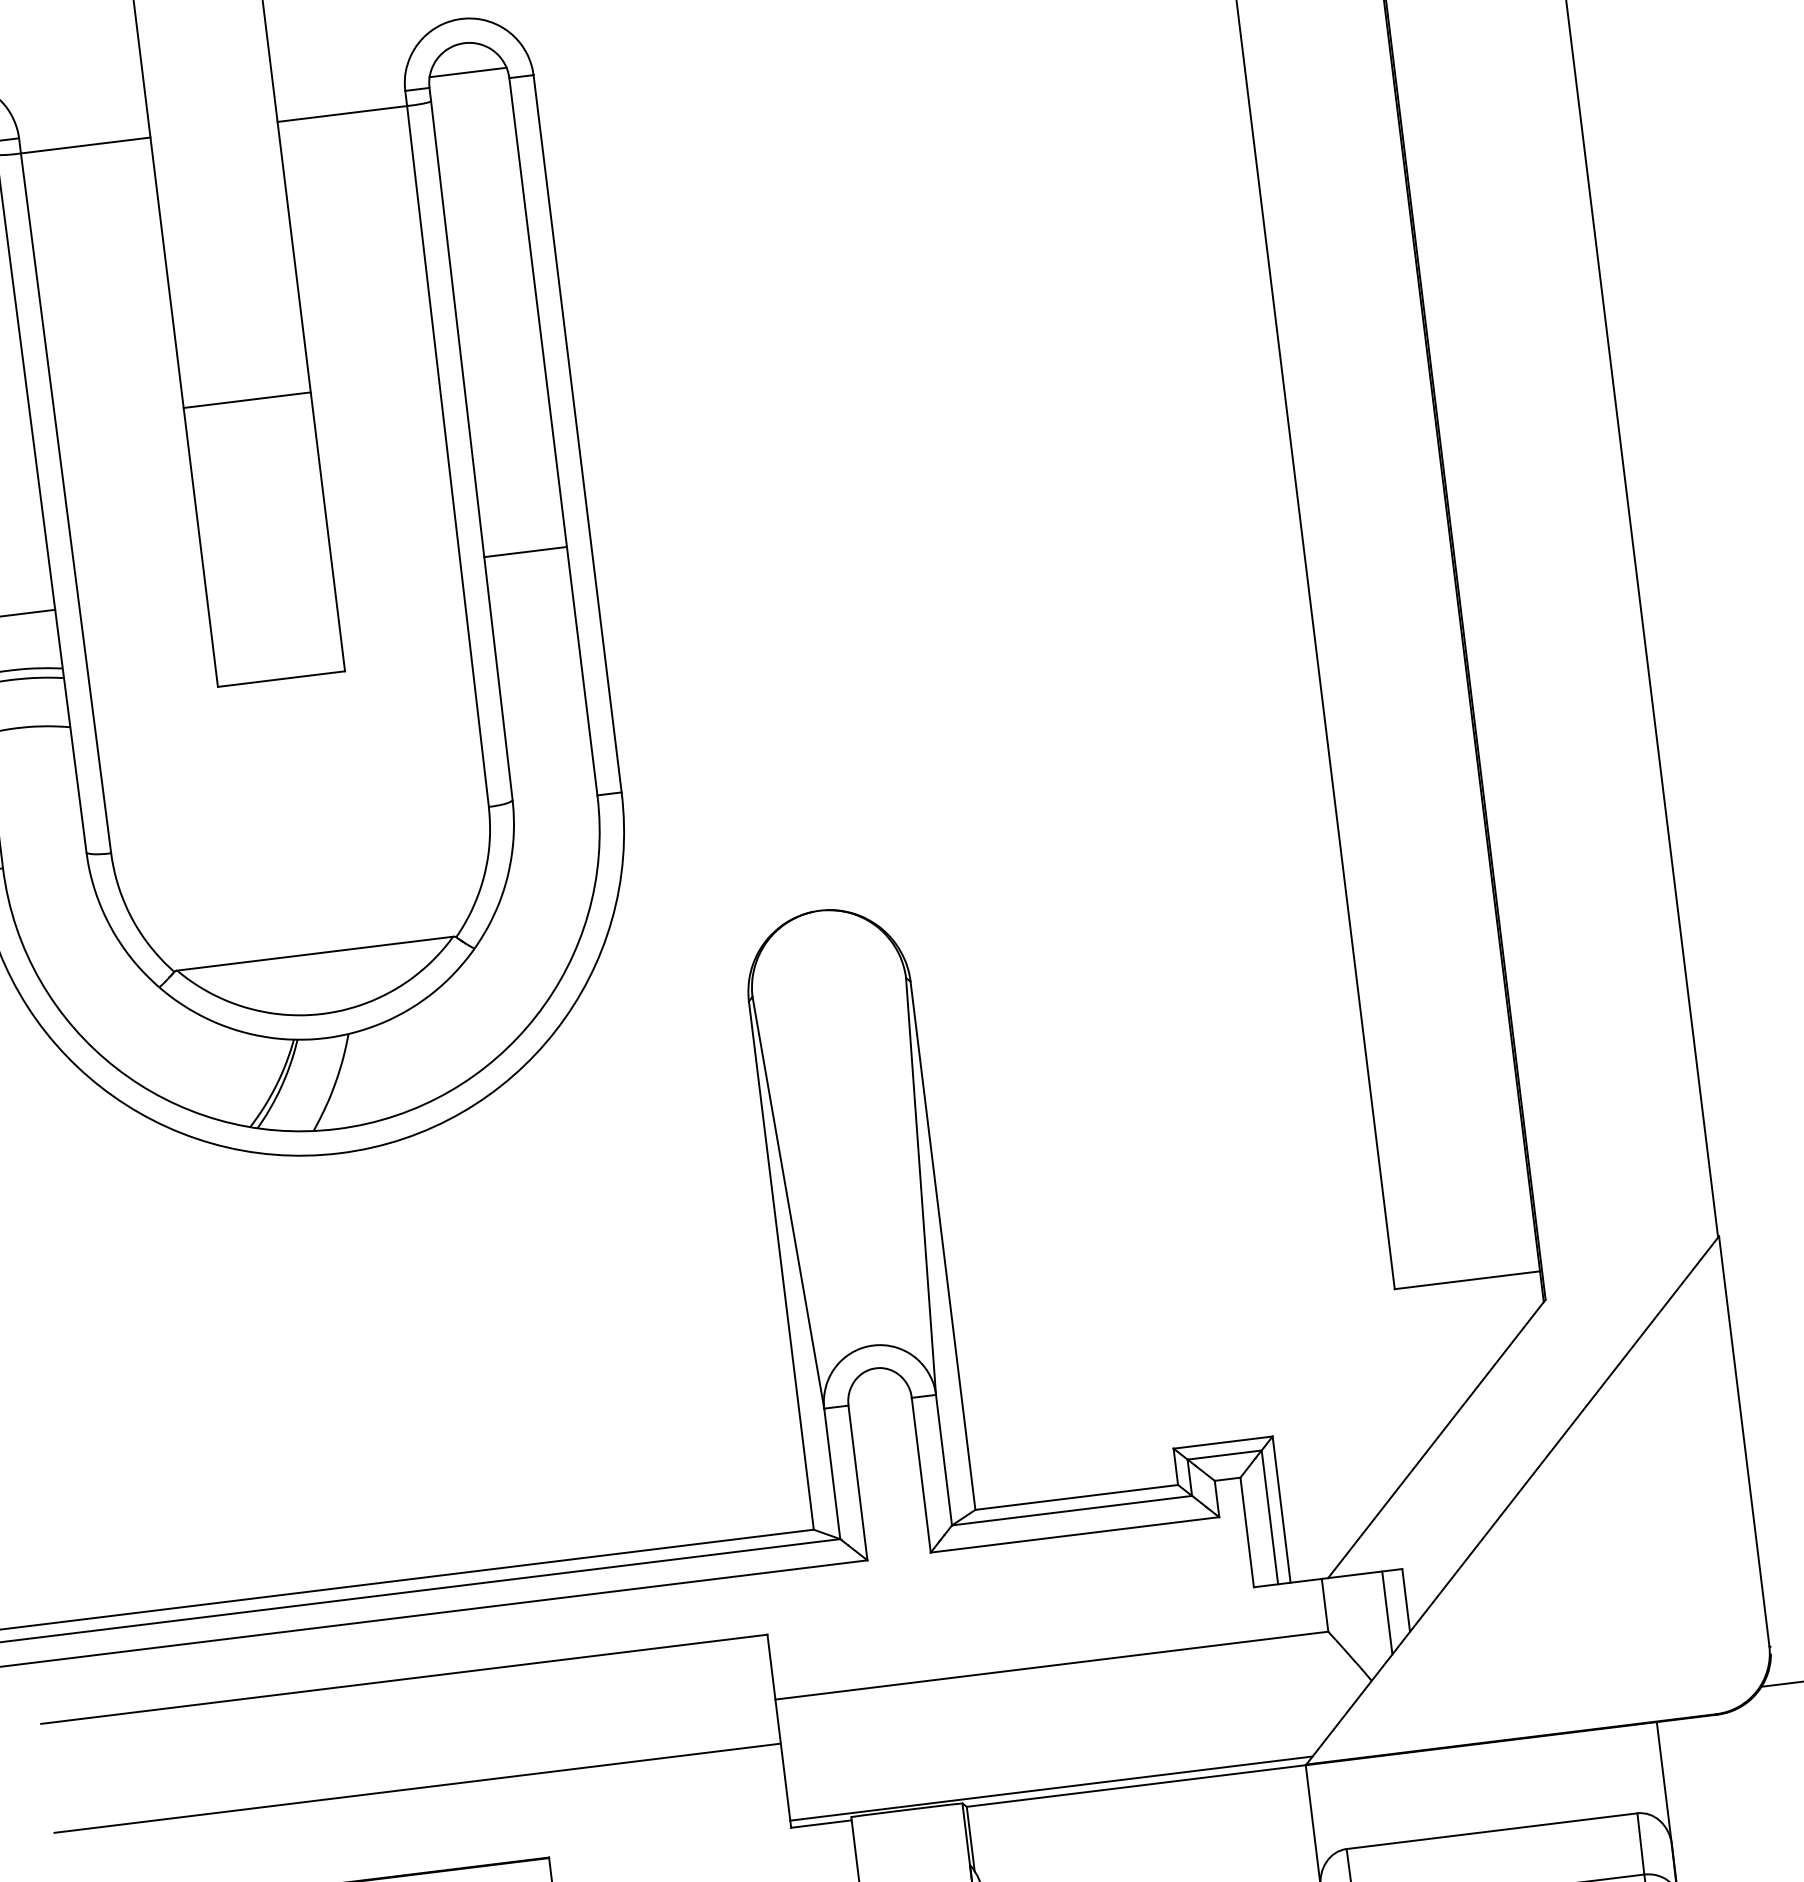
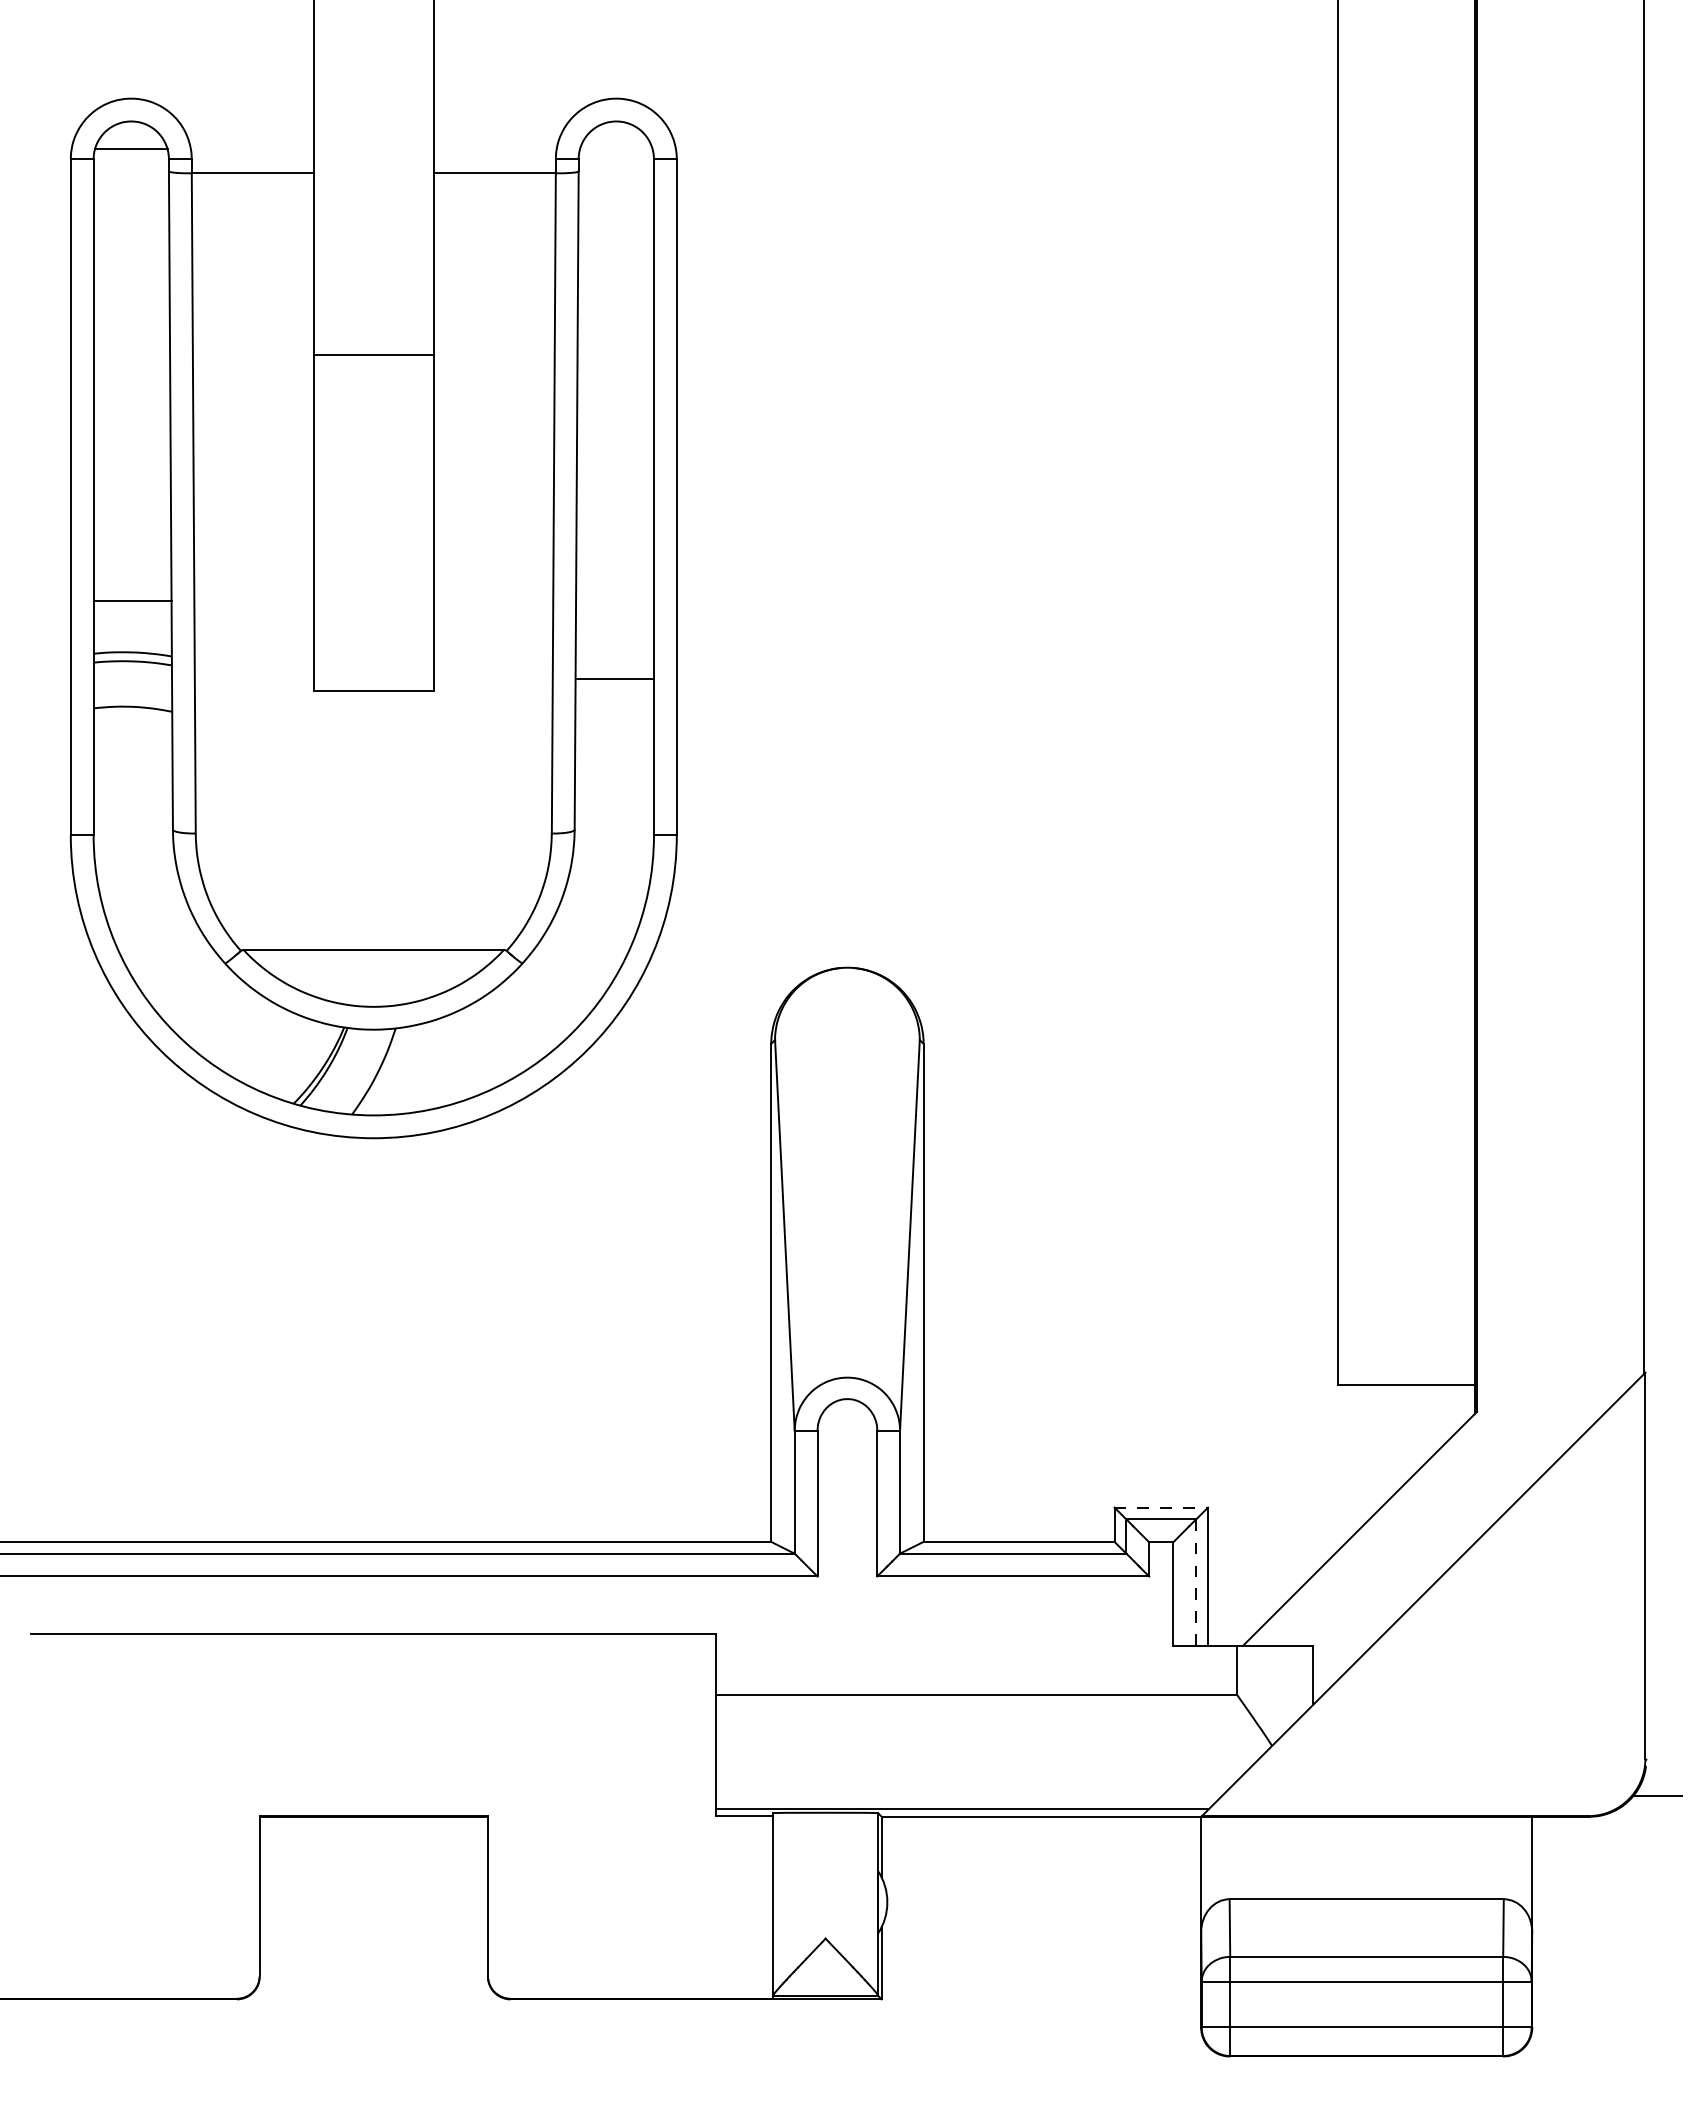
line: (468, 72) -> (616, 149), removed
line: (246, 400) -> (373, 355), moved
line: (525, 552) -> (614, 679), moved
line: (1223, 1442) -> (1161, 1507), solid -> dashed
line: (1270, 1516) -> (1196, 1581), solid -> dashed
line: (1387, 1612) -> (1294, 1684), removed
line: (417, 1787) -> (373, 1736), removed

